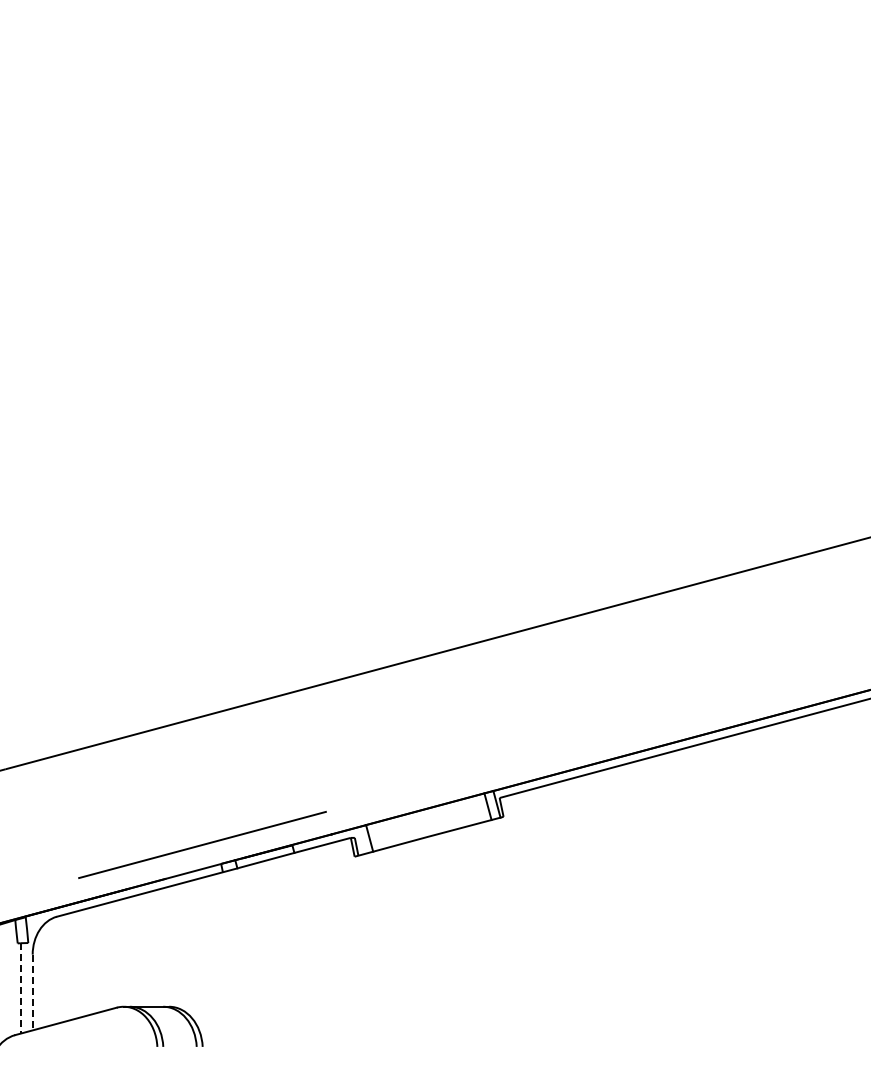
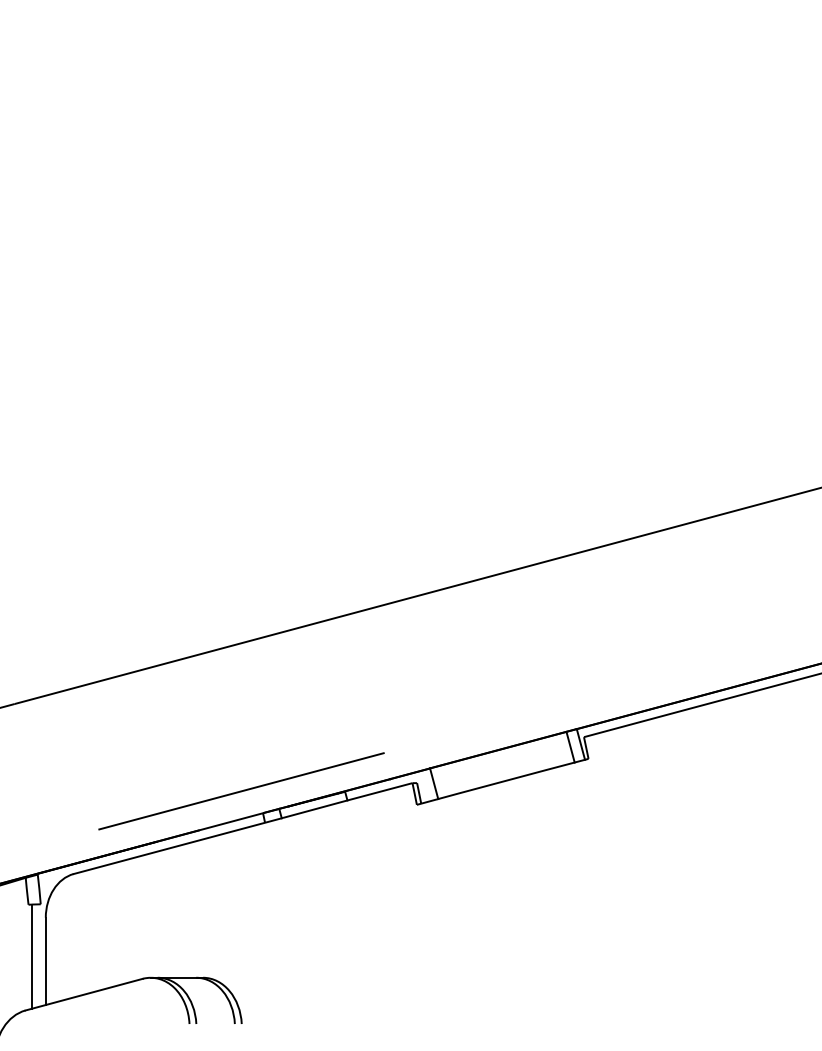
line: (20, 988) -> (31, 956), dashed -> solid
line: (32, 992) -> (45, 961), dashed -> solid

